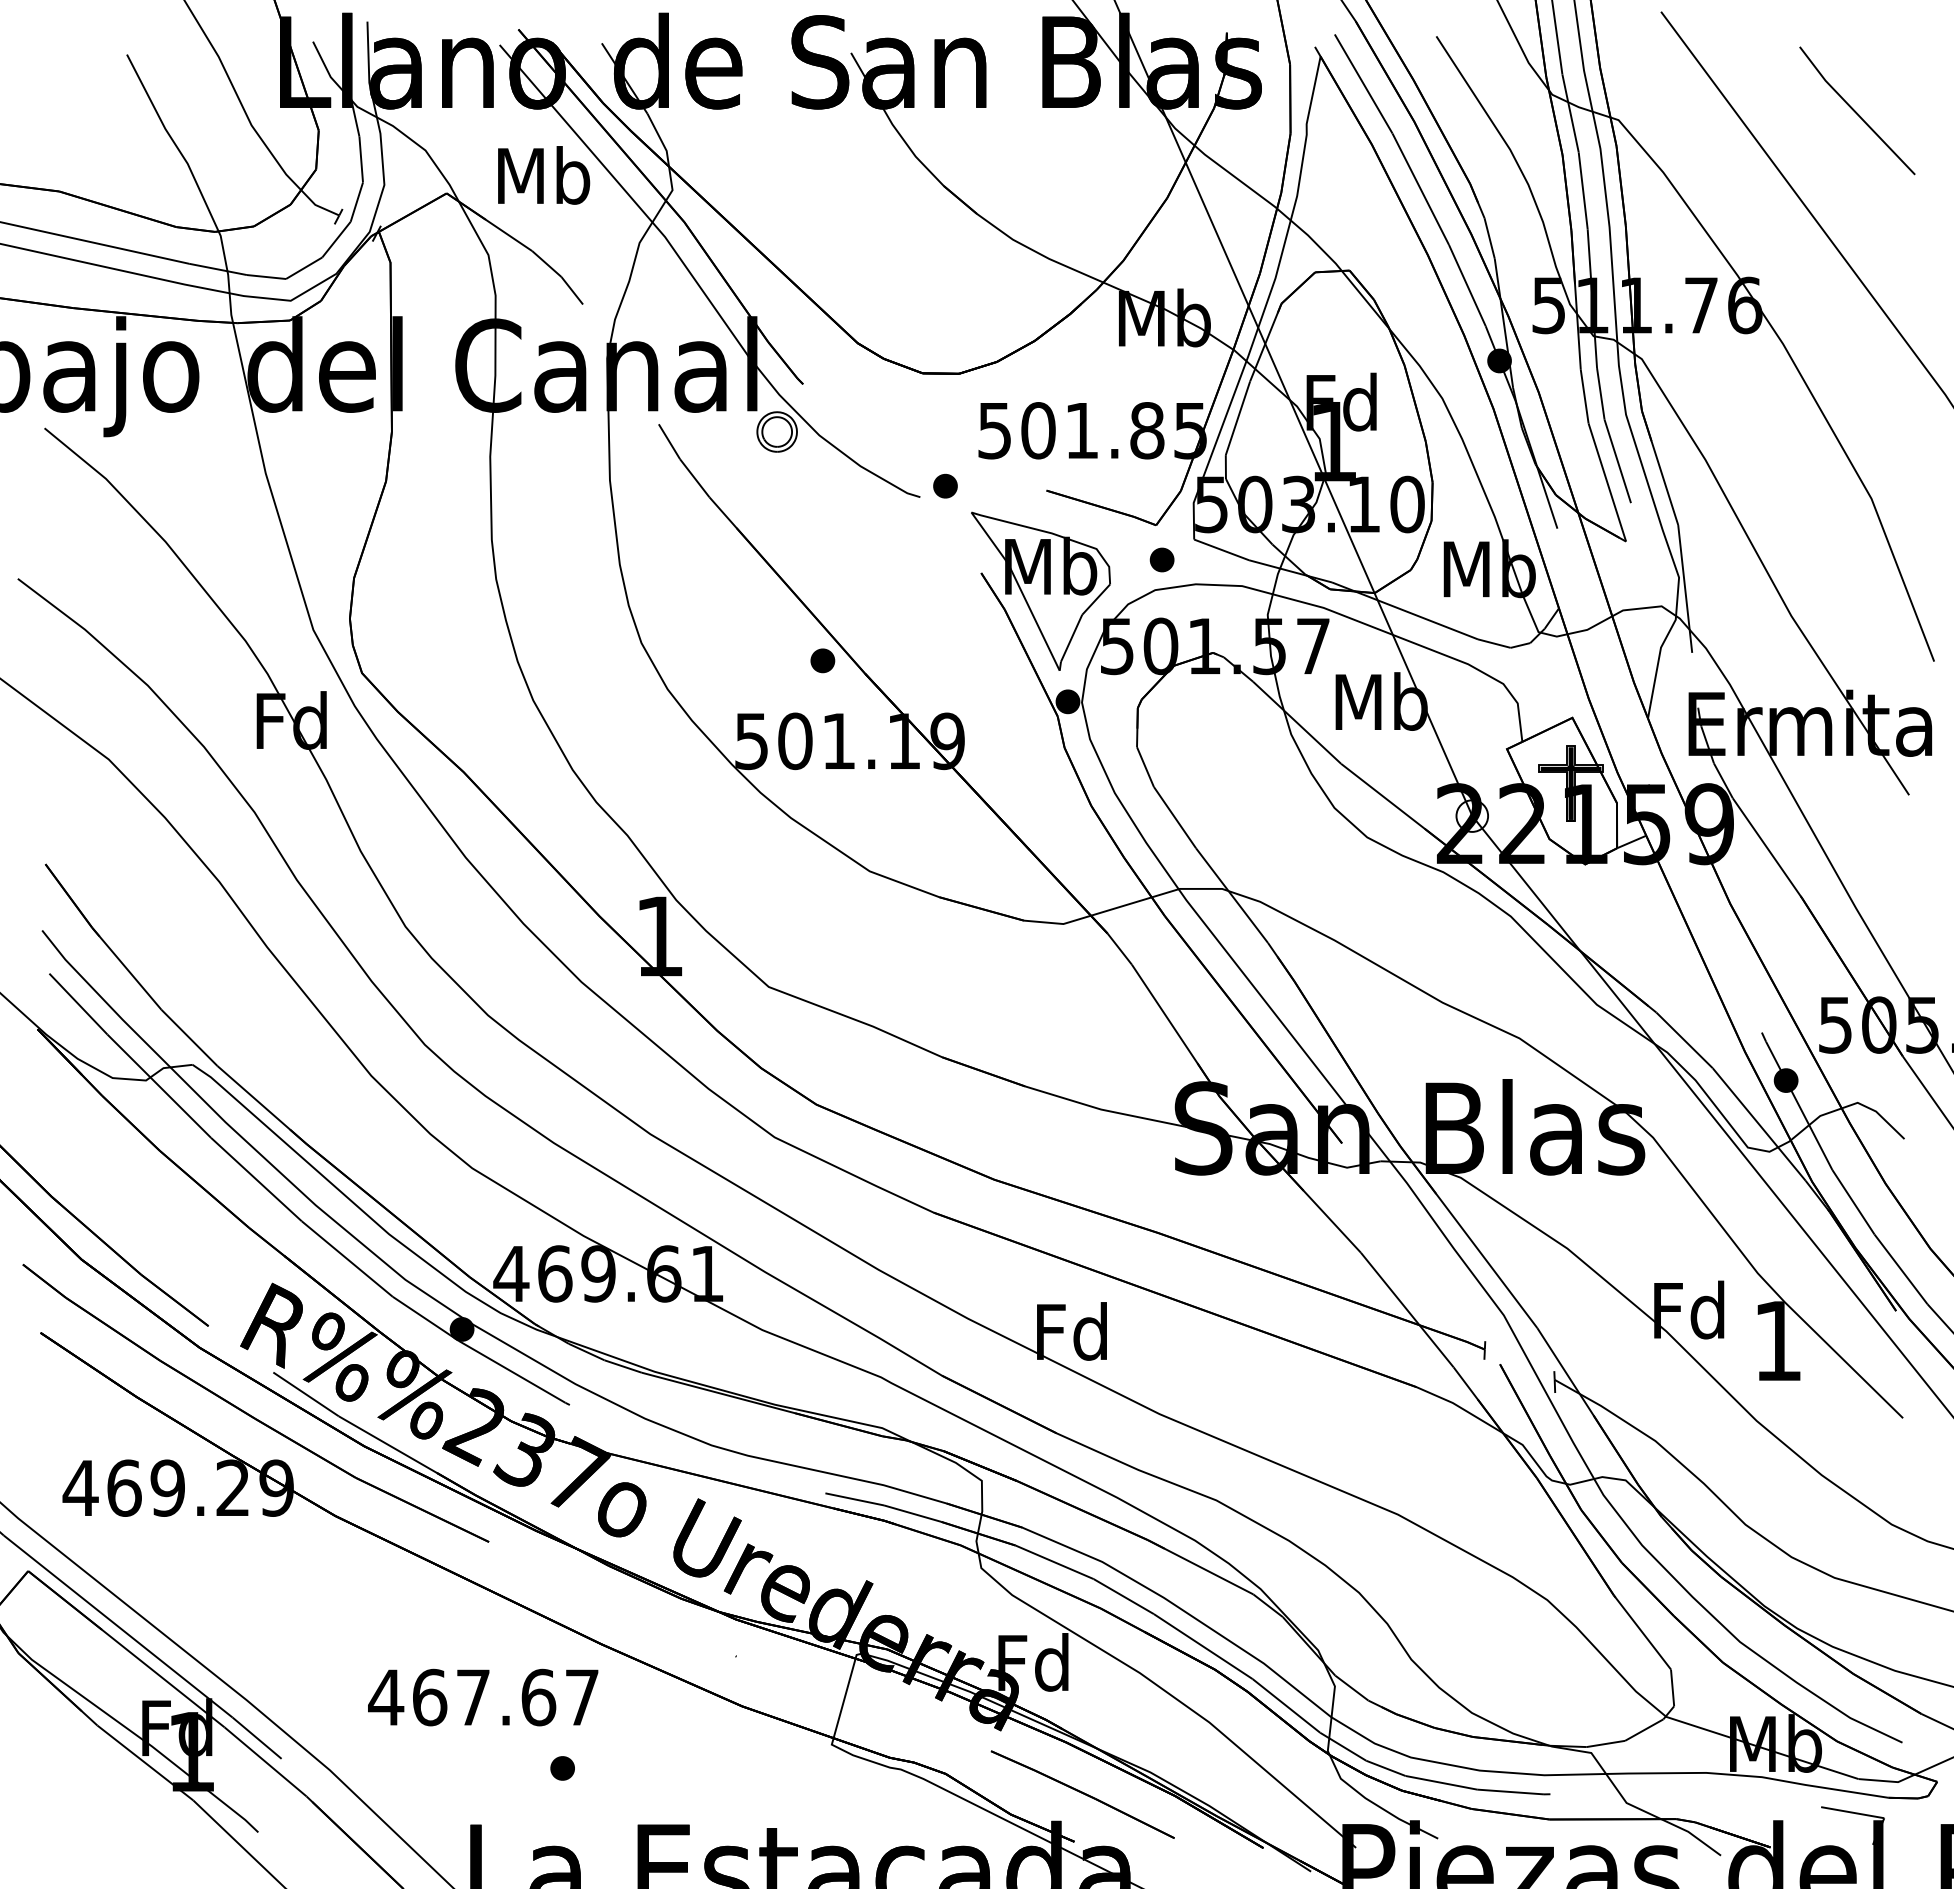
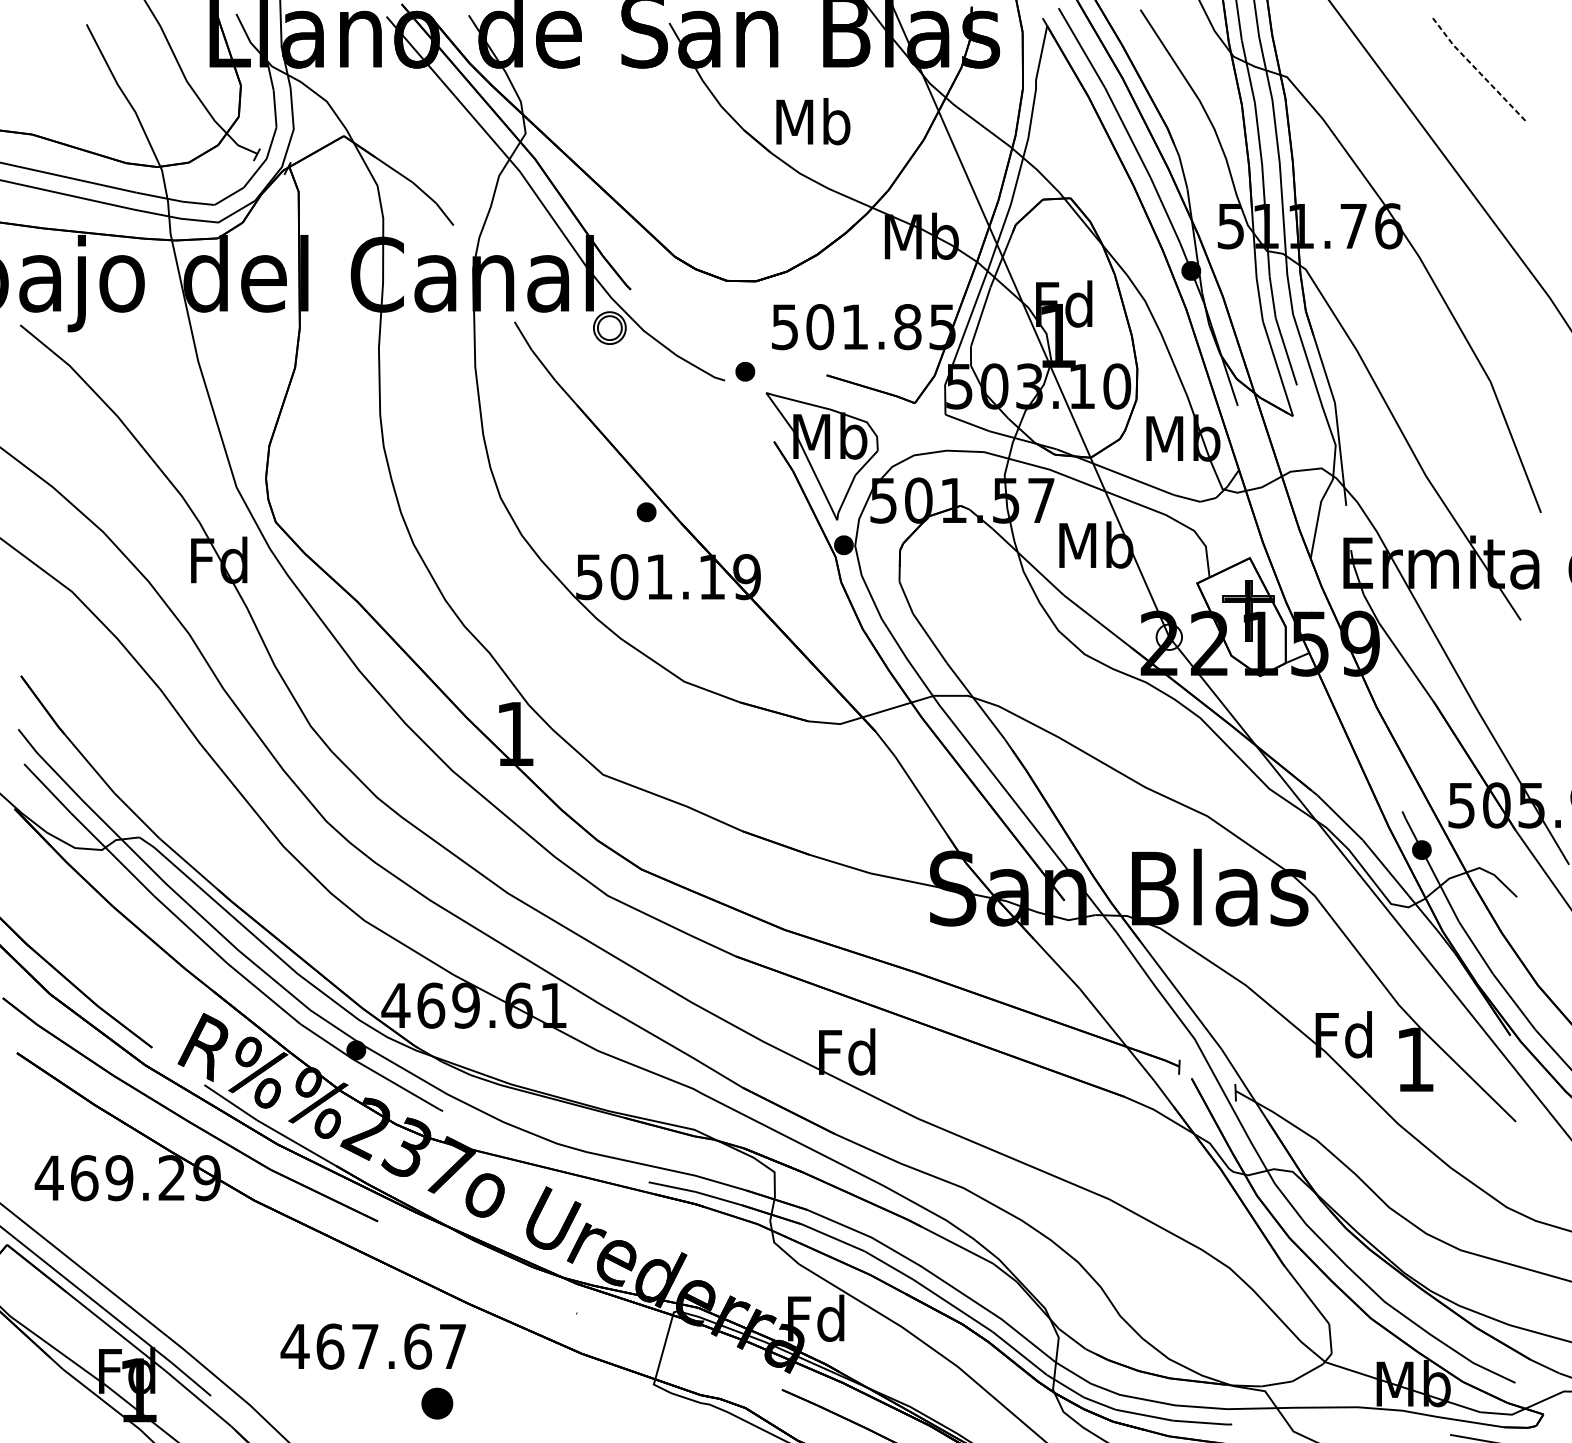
line: (1855, 111) -> (1477, 70), solid -> dashed
text: (544, 175) -> (813, 121), moved
part: (1161, 559) -> (919, 430), removed
part: (562, 1768) -> (437, 1403), size x1.6

